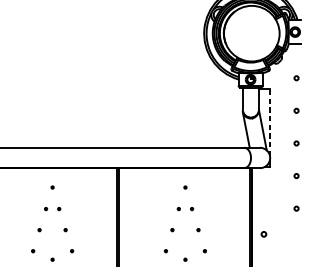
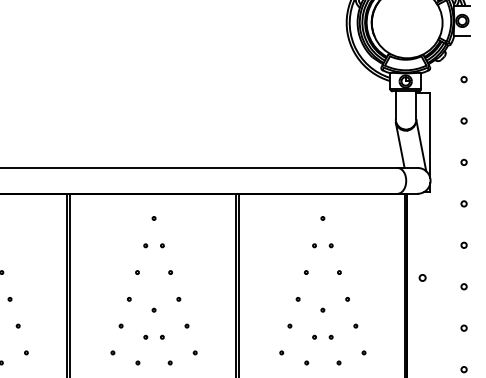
line: (270, 122) -> (430, 135), dashed -> solid
circle: (296, 241) -> (463, 286), added

